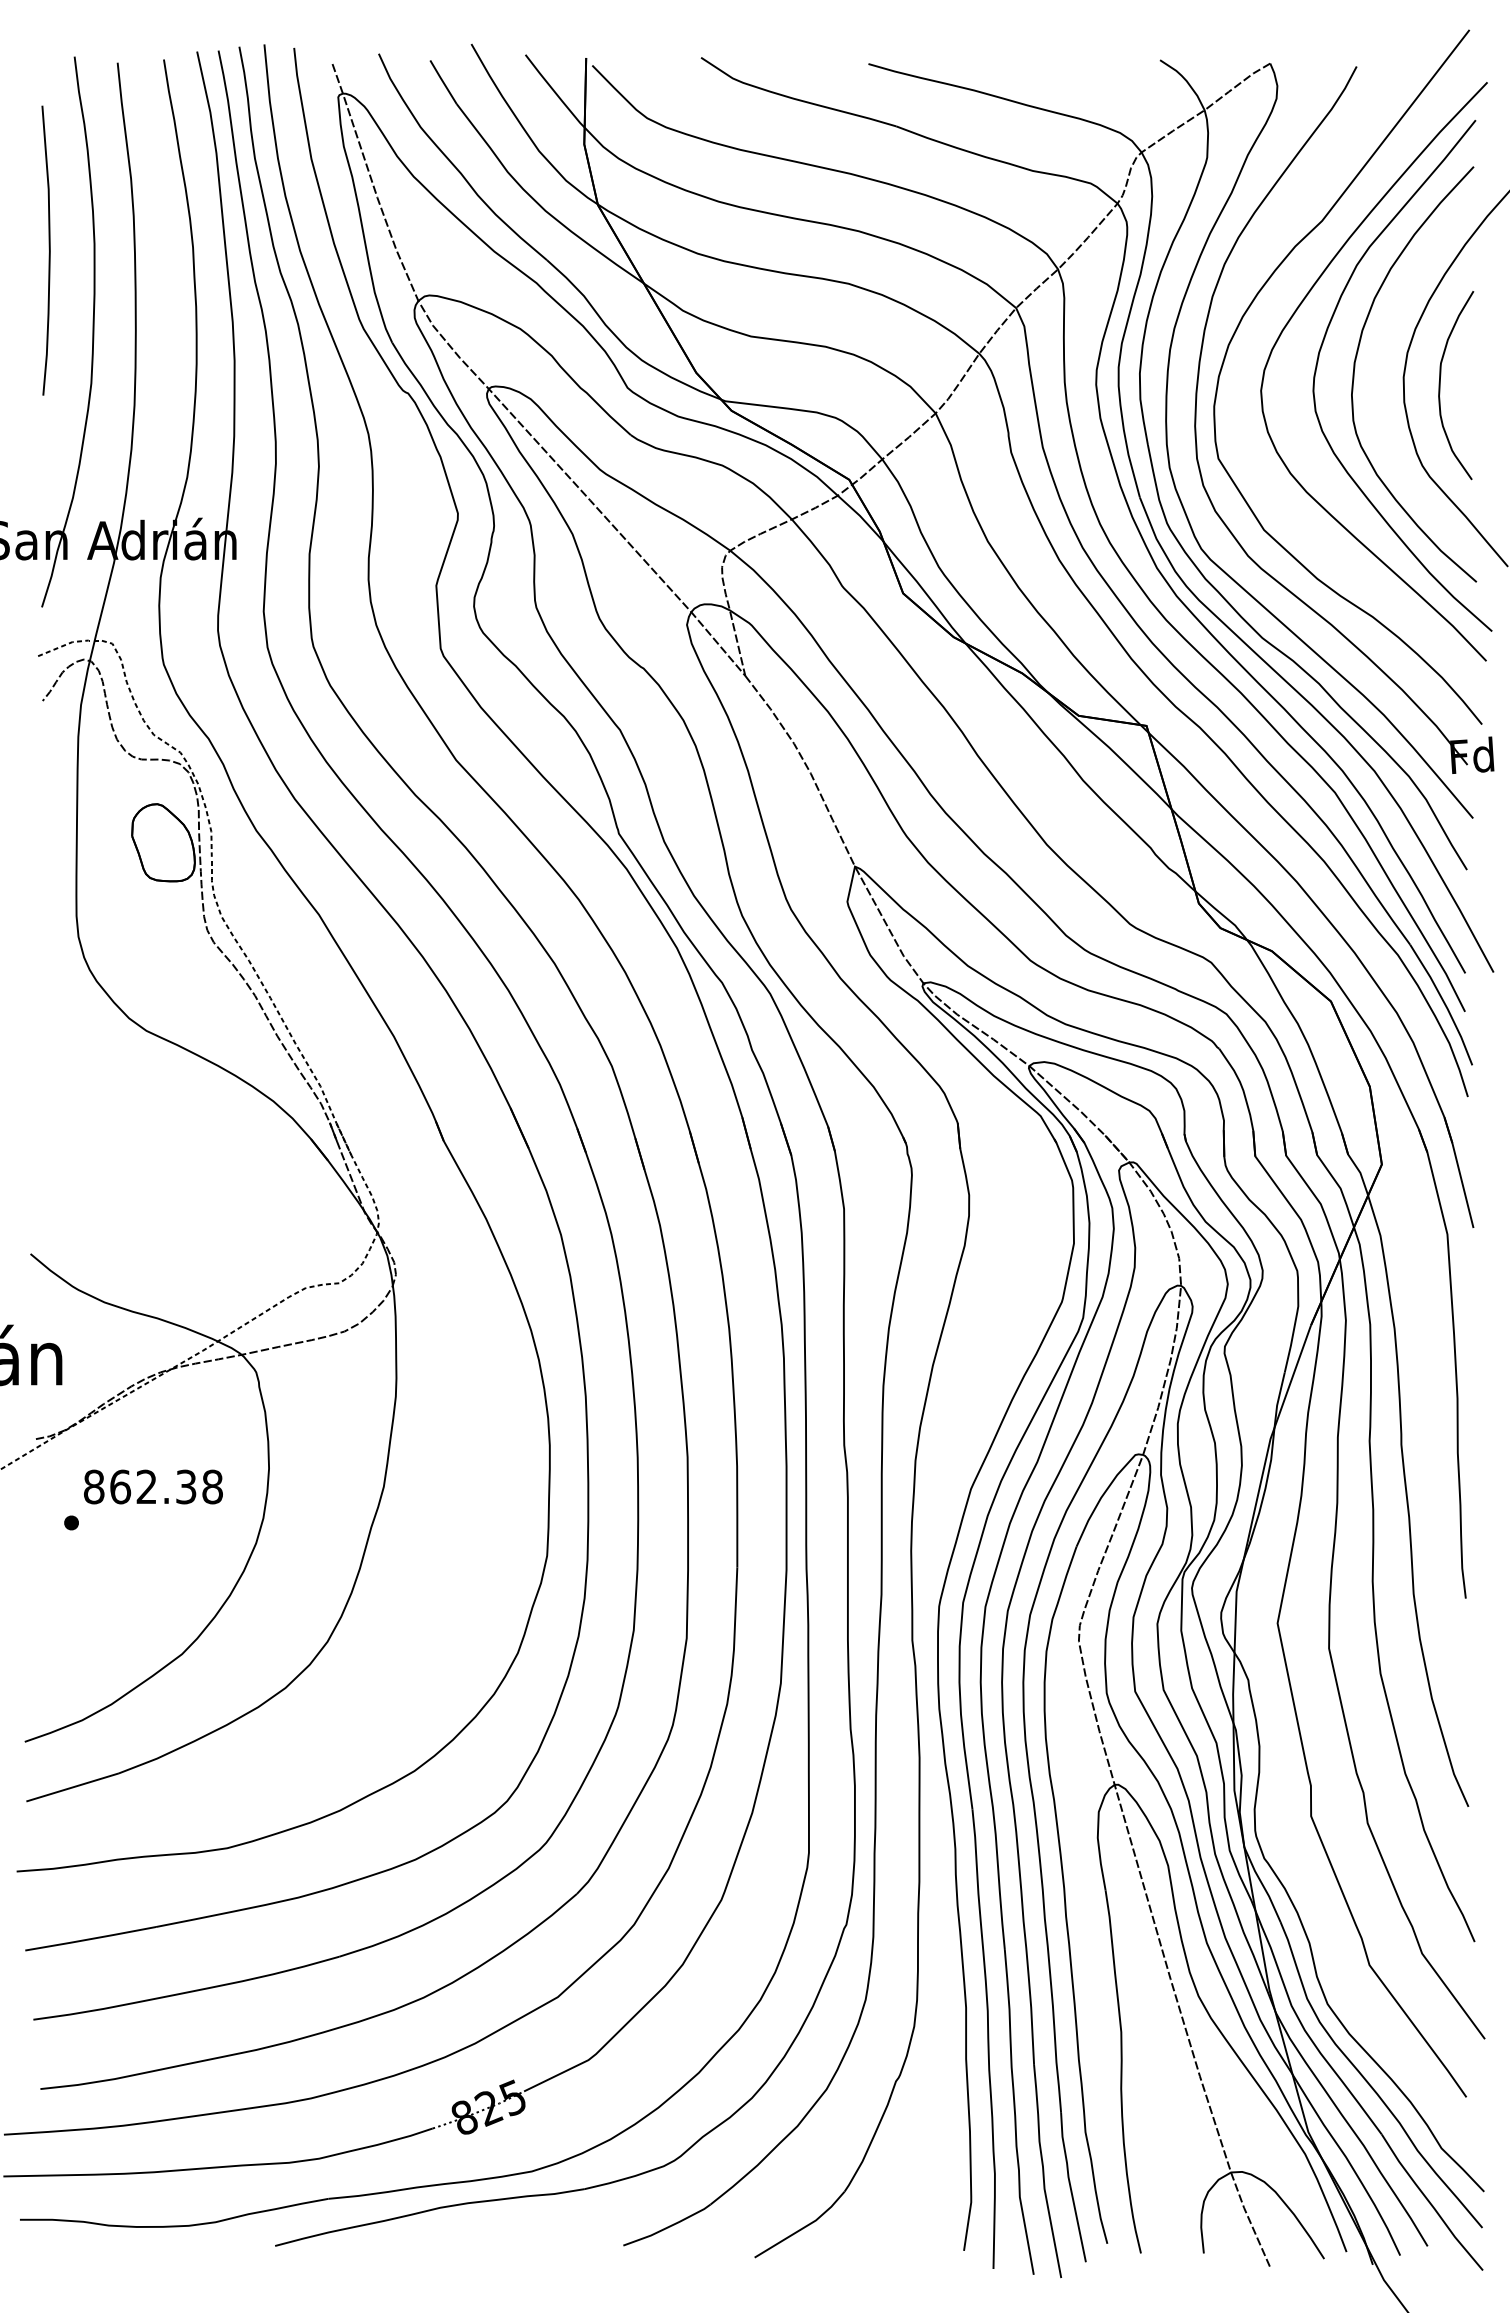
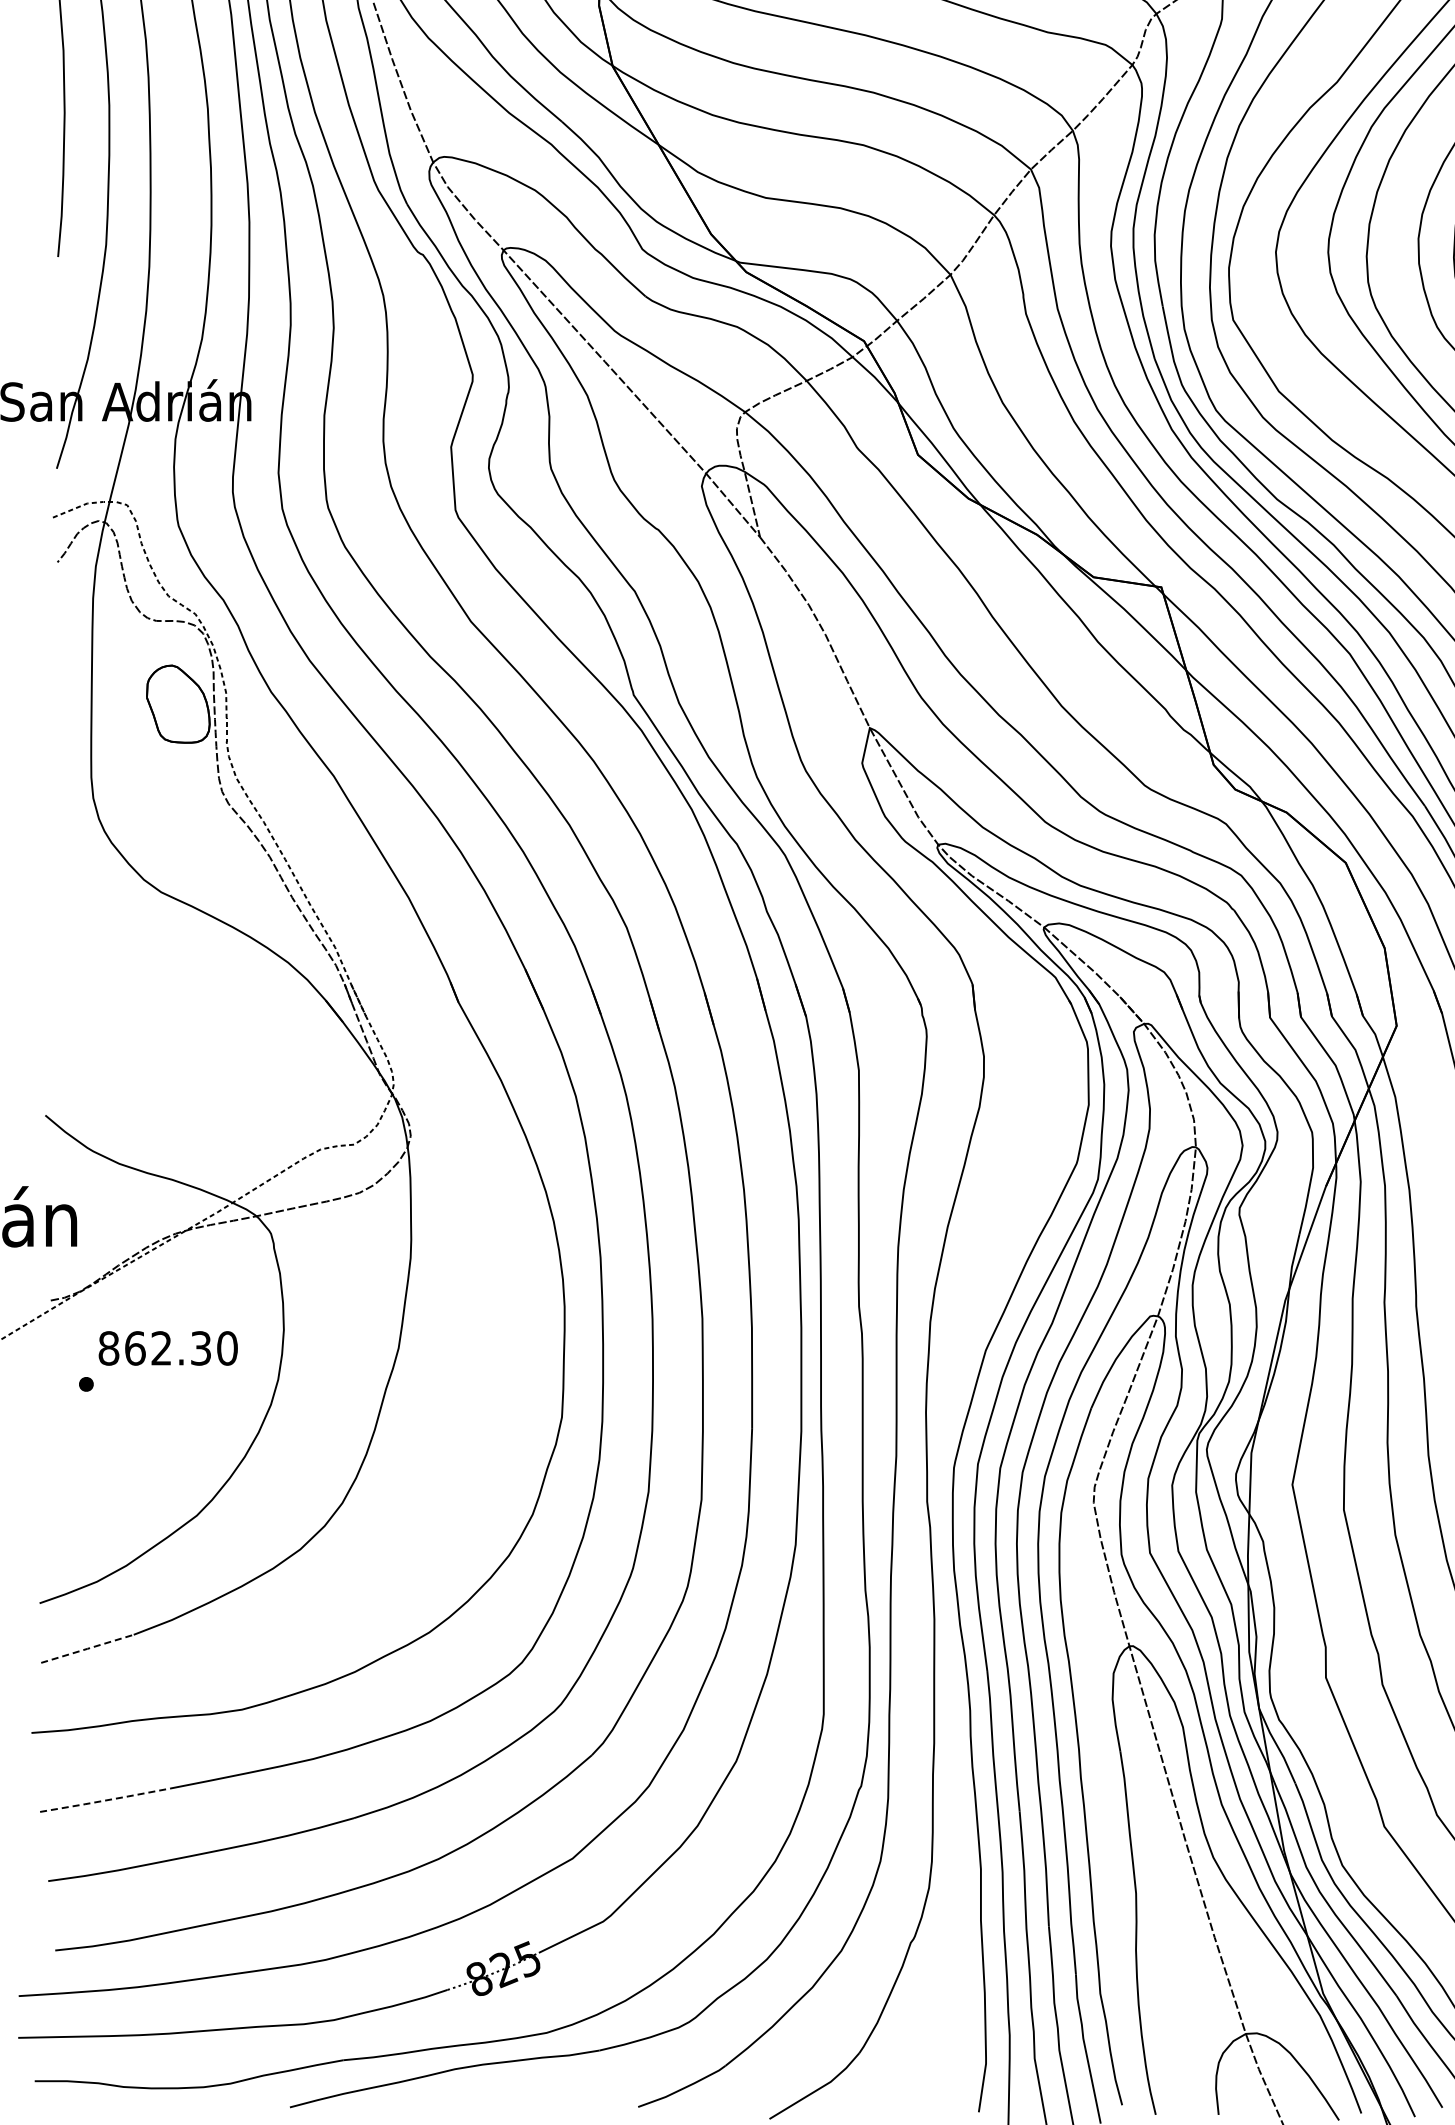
text: (212, 1487) -> (227, 1348), 862.38 -> 862.30
line: (72, 1787) -> (87, 1648), solid -> dashed
line: (90, 1939) -> (105, 1800), solid -> dashed

